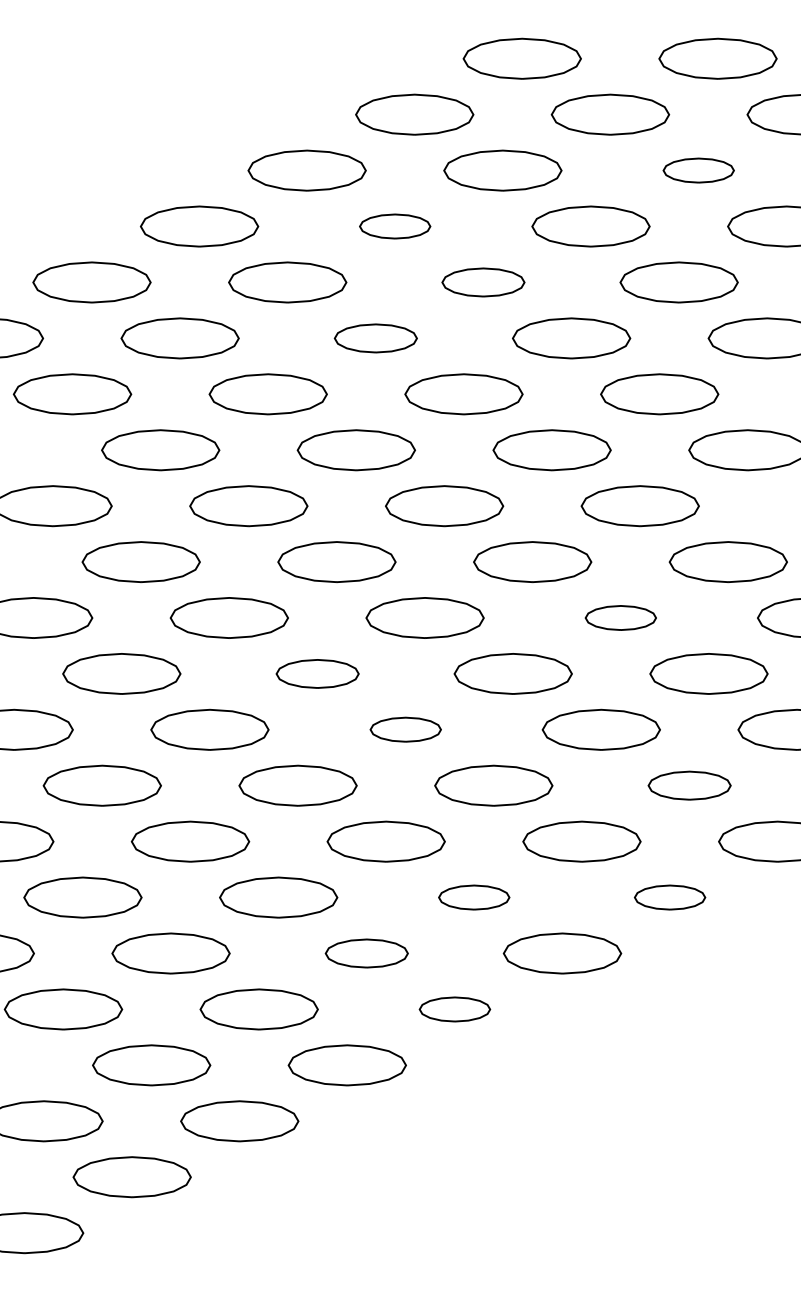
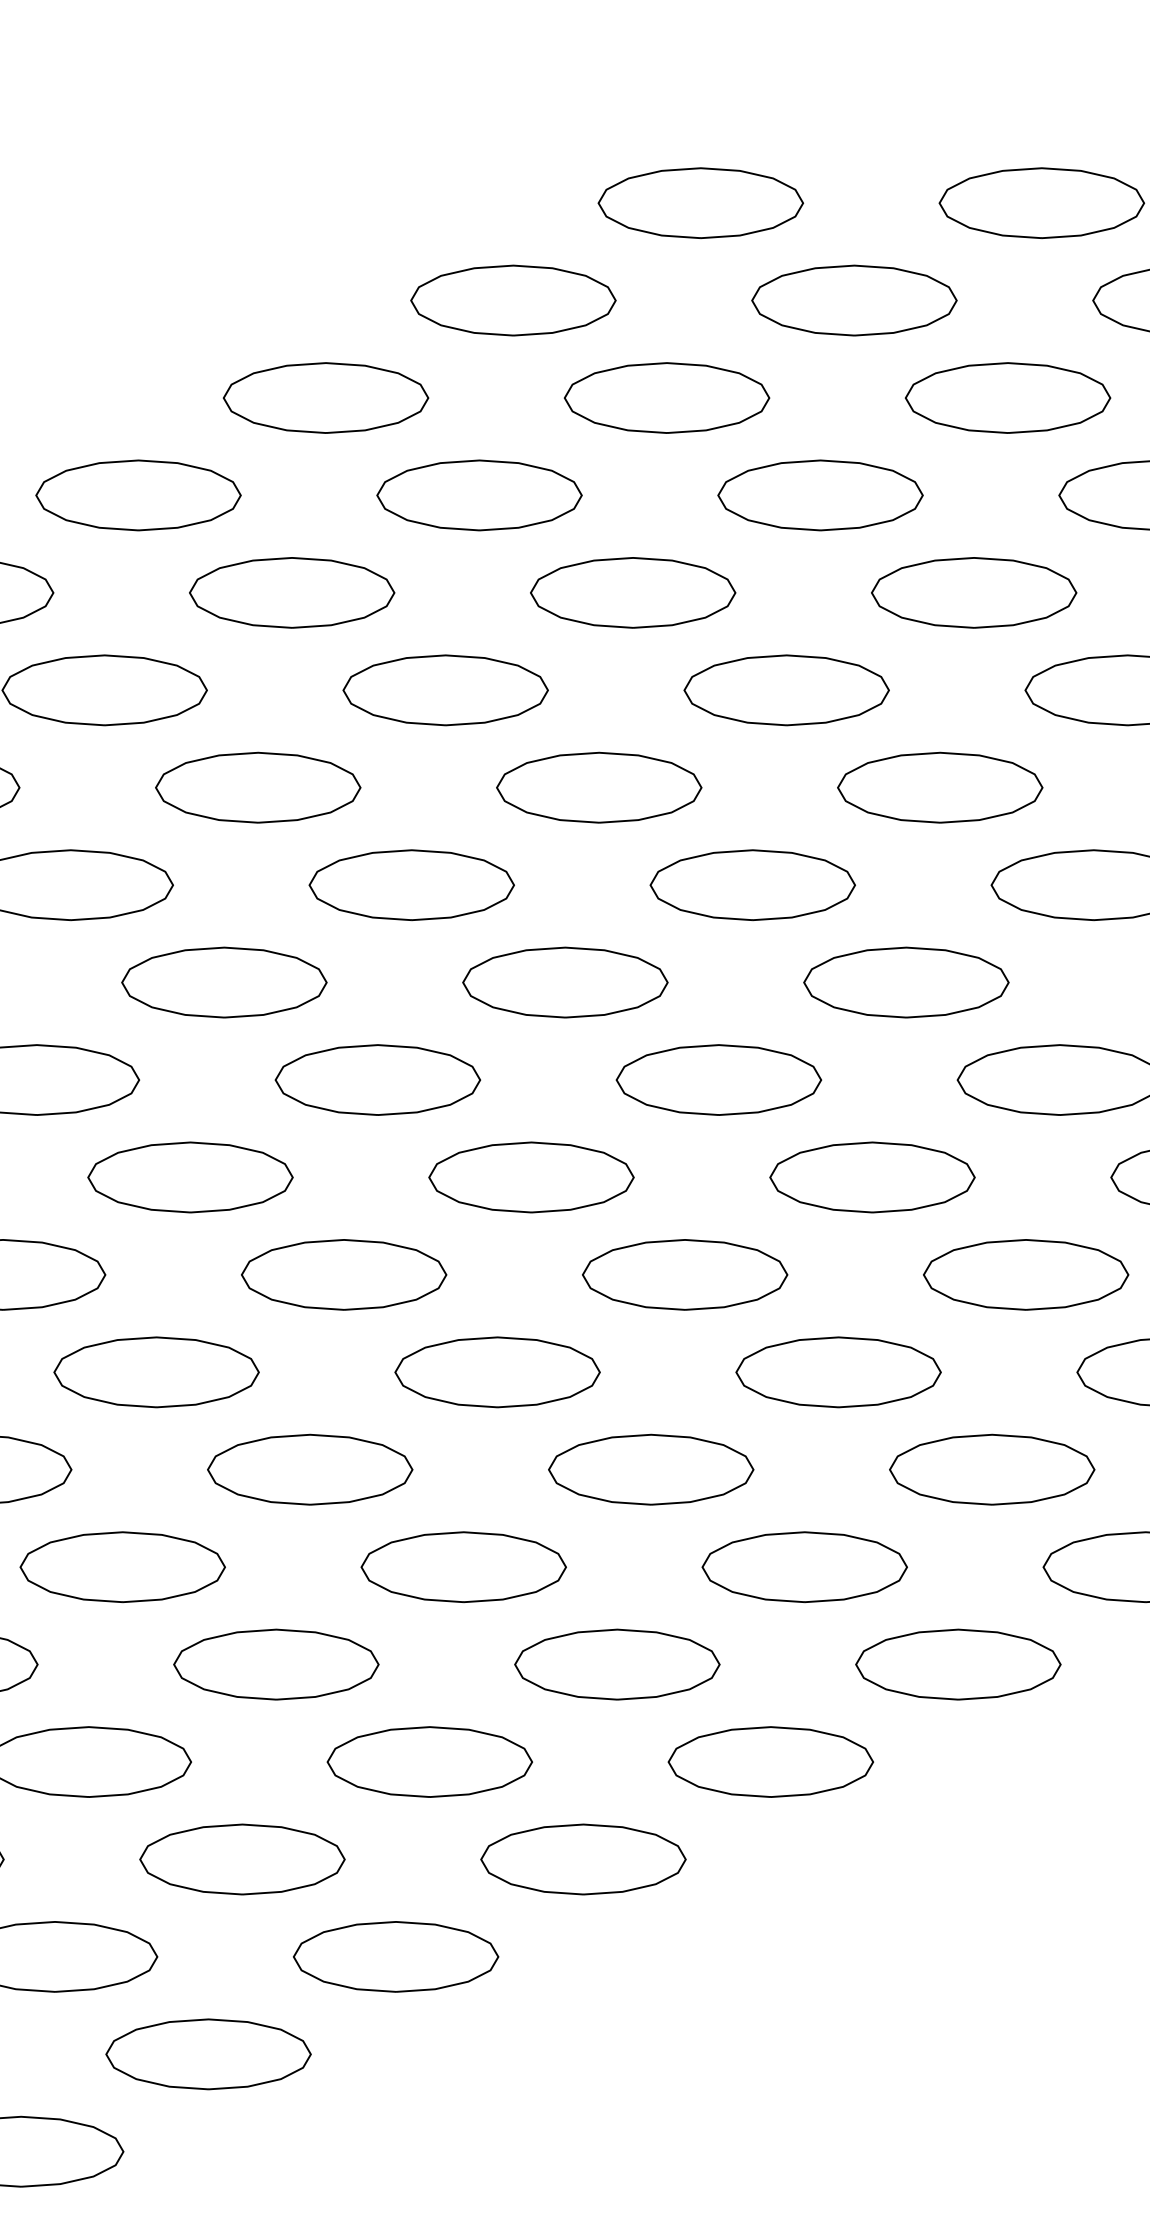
part: (698, 170) -> (1007, 397), size x1.67
part: (394, 226) -> (478, 495), size x1.67
part: (483, 282) -> (633, 592), size x1.43
part: (375, 338) -> (445, 690), size x1.43
part: (620, 617) -> (871, 1176), size x1.67
part: (317, 673) -> (344, 1274), size x1.43
part: (405, 729) -> (497, 1371), size x1.67
part: (689, 785) -> (992, 1469), size x1.43
part: (473, 897) -> (615, 1664), size x1.67
part: (669, 897) -> (957, 1664), size x1.67
part: (366, 953) -> (429, 1761), size x1.43
part: (454, 1009) -> (582, 1859), size x1.67

